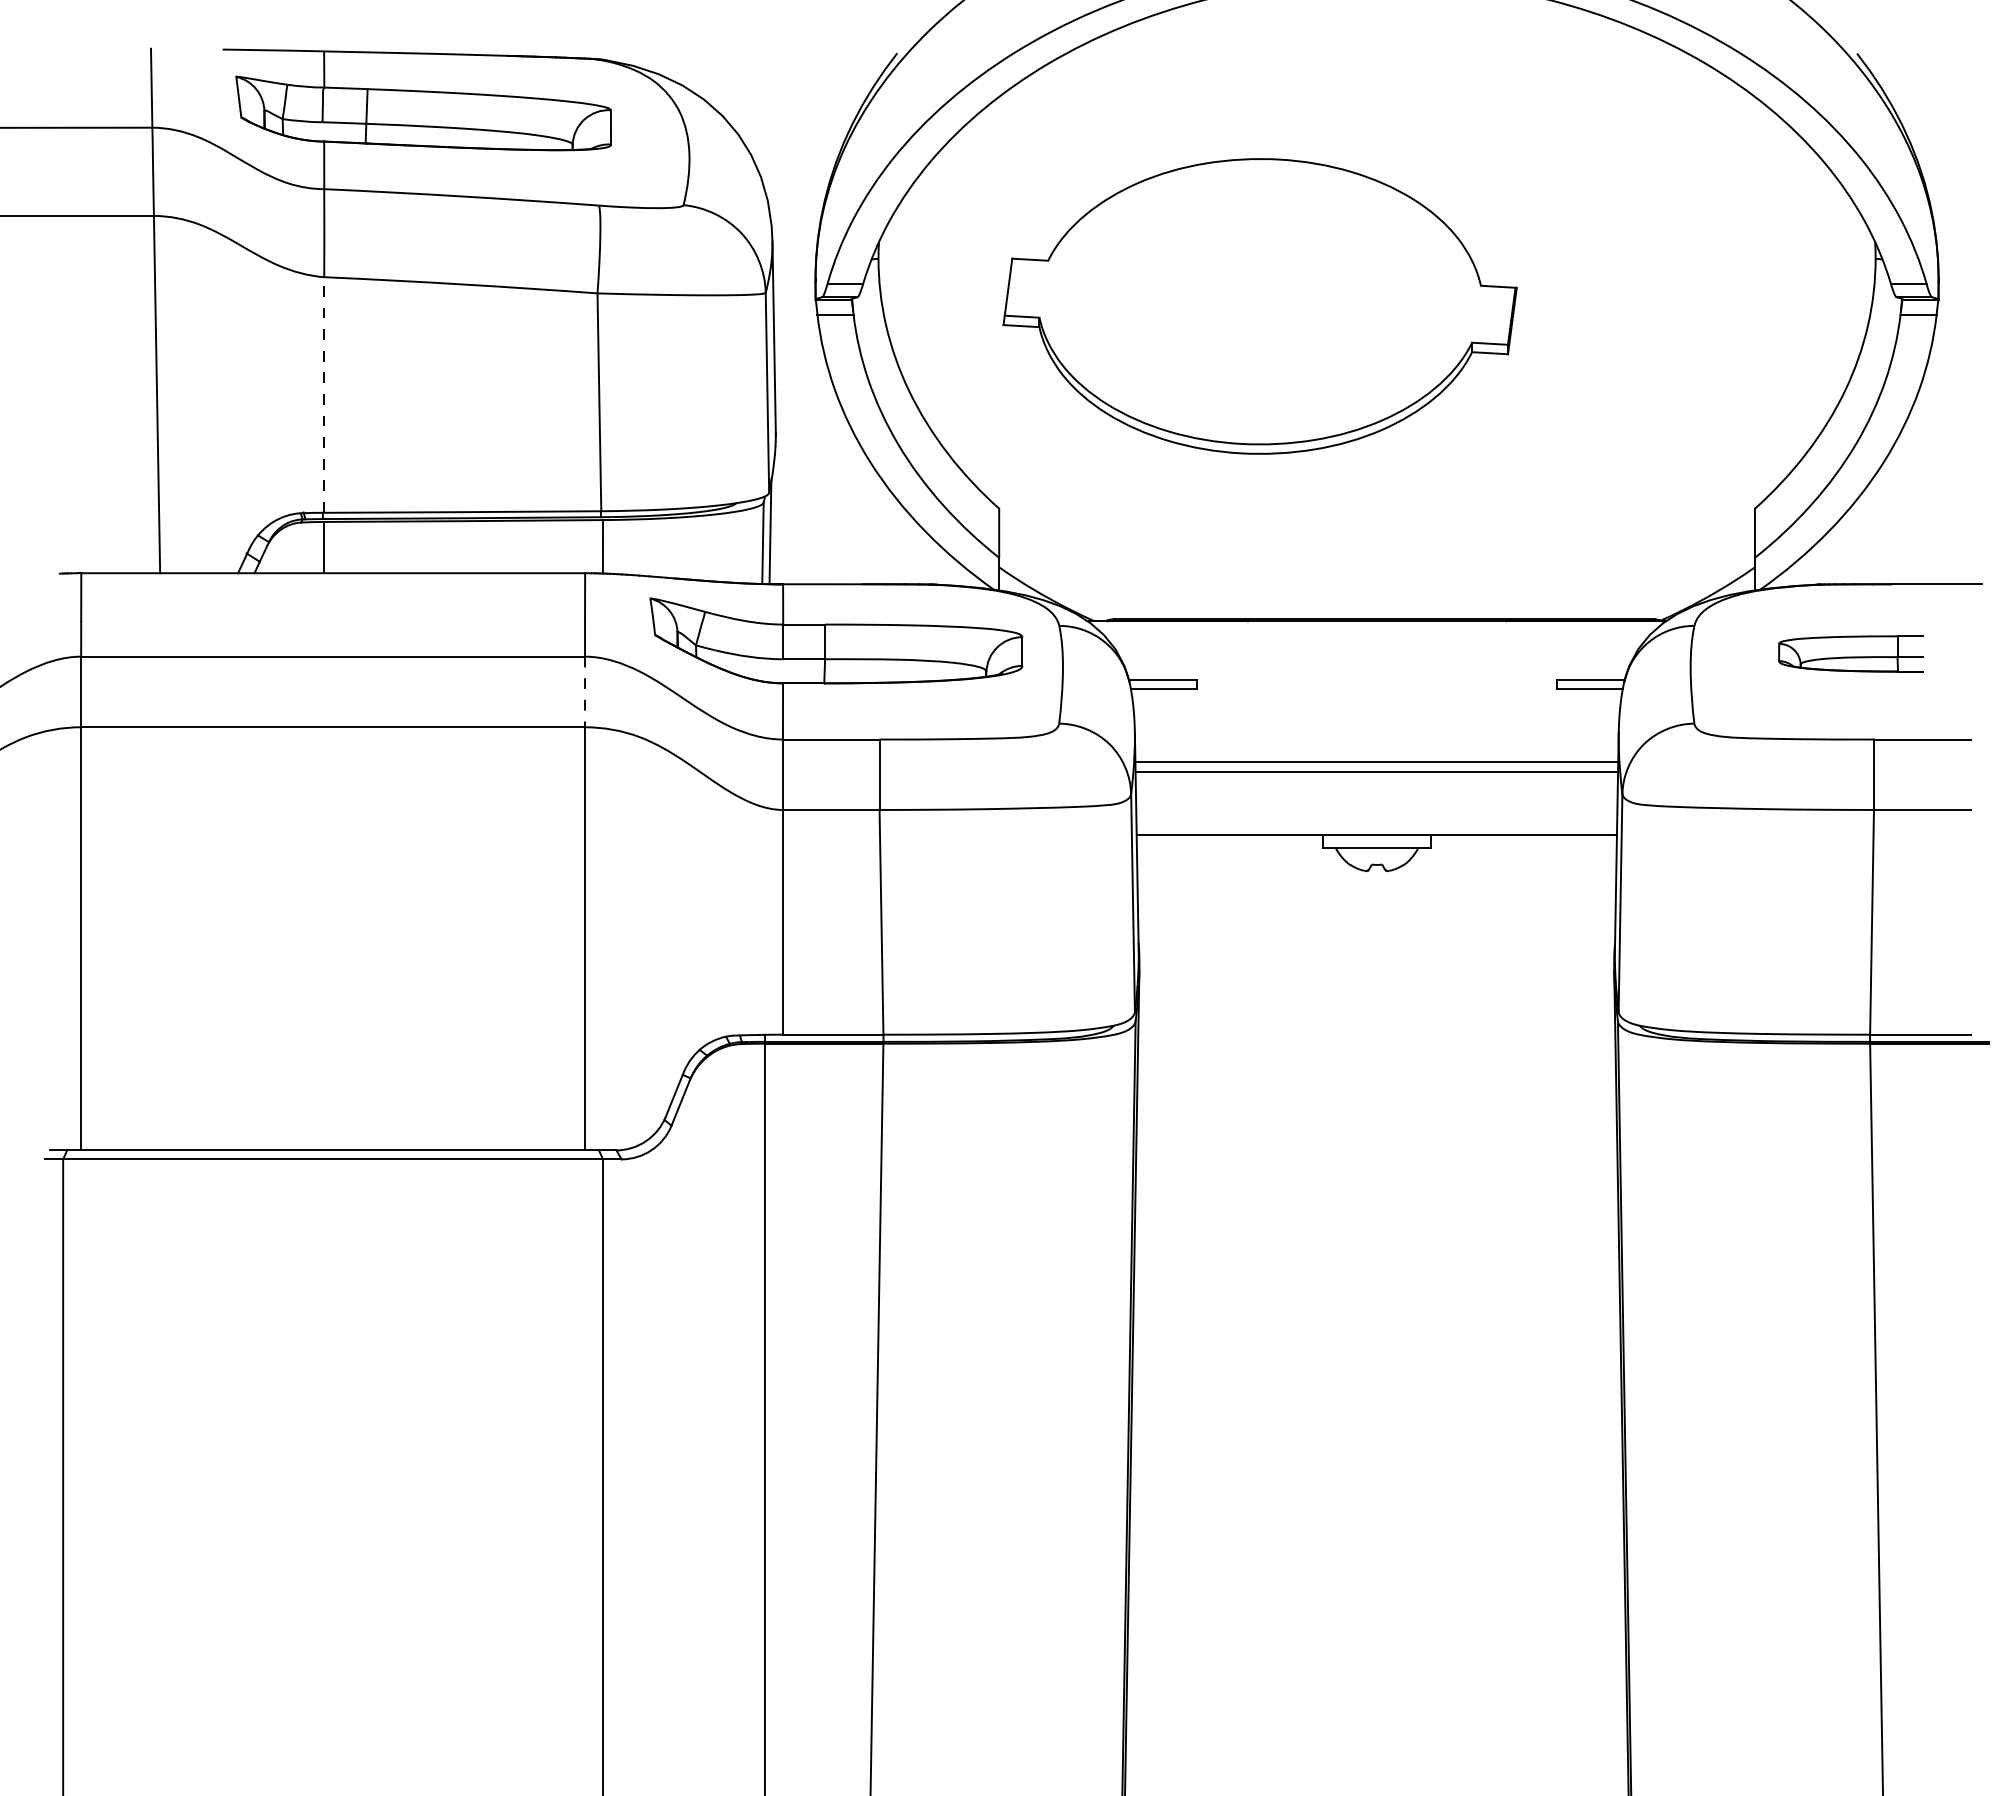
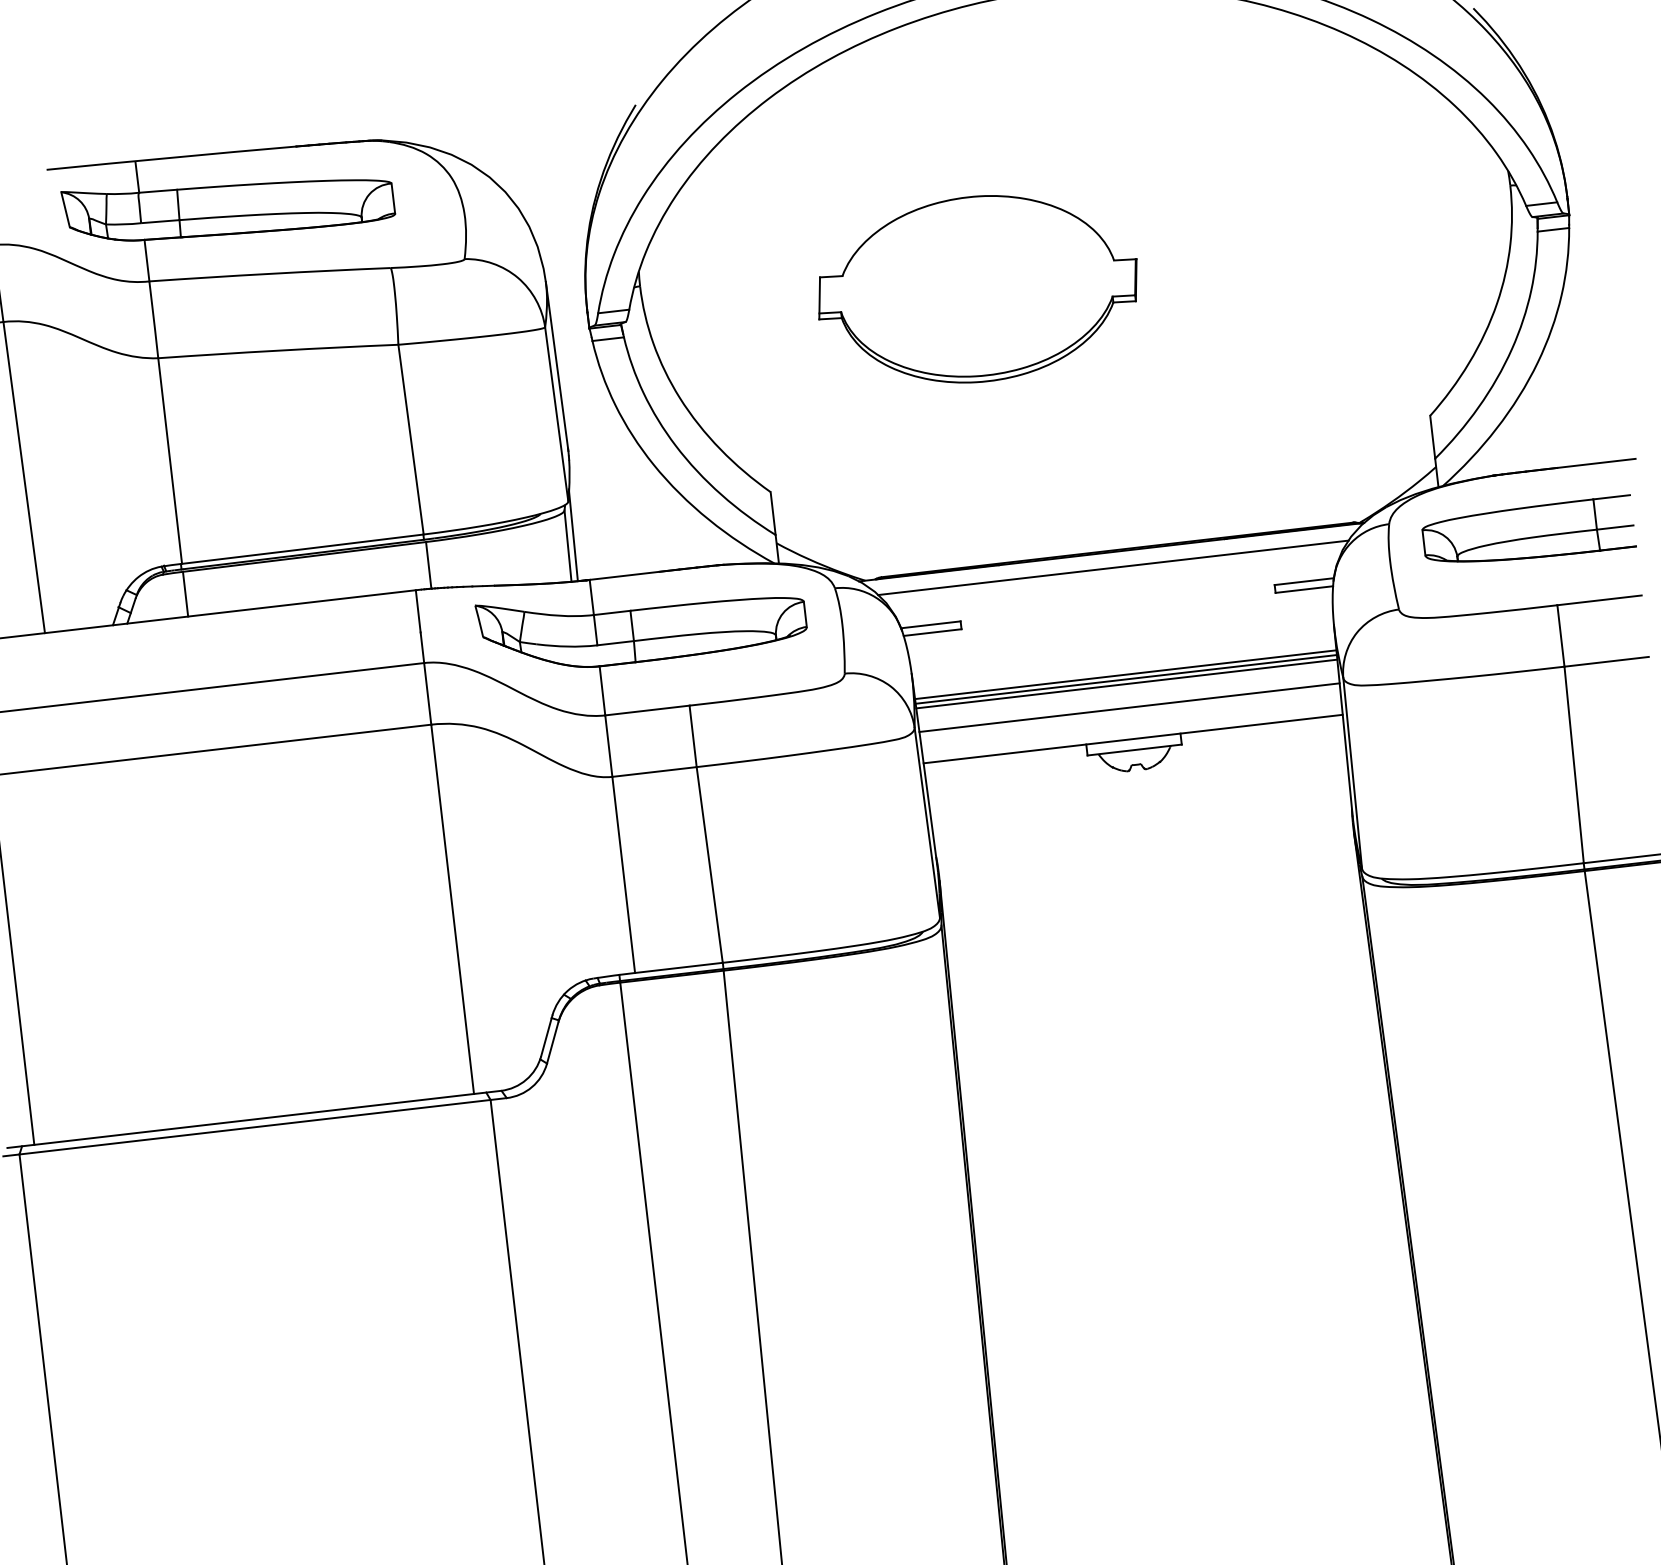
part: (1259, 306) -> (977, 289), size x0.71
line: (324, 395) -> (170, 461), dashed -> solid
line: (1376, 639) -> (1113, 568), added
part: (1850, 653) -> (1528, 532), size x1.67
line: (585, 692) -> (428, 694), dashed -> solid
line: (1376, 767) -> (1126, 679), added
line: (1376, 799) -> (1129, 707), added

